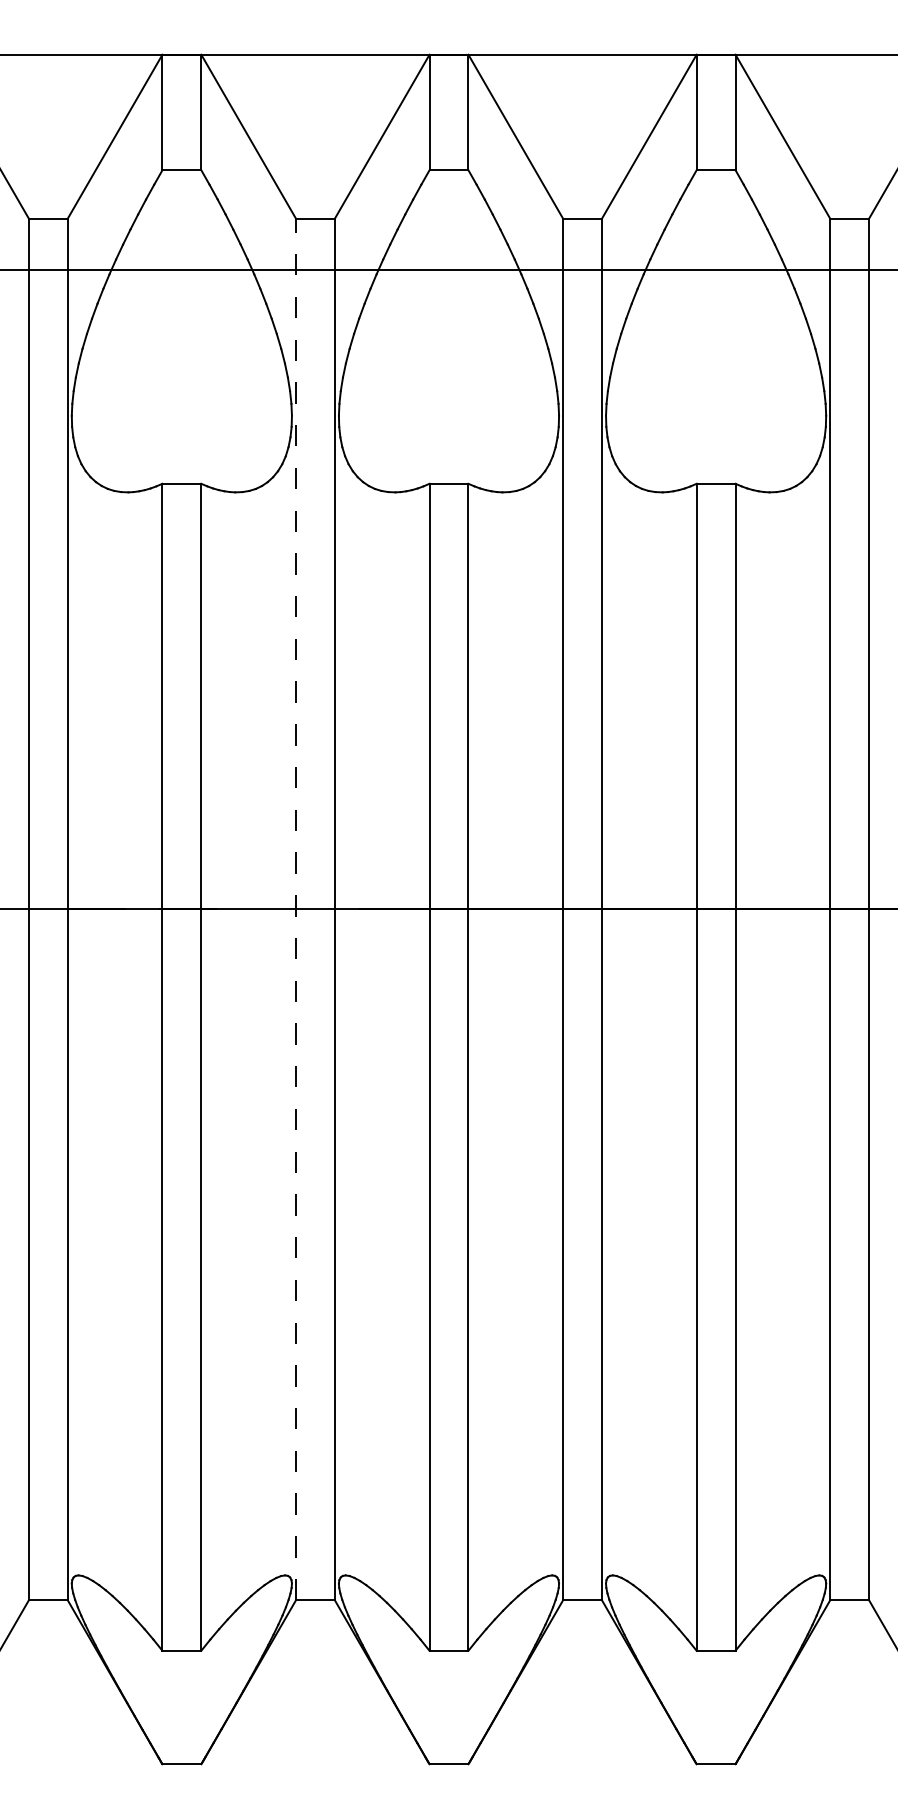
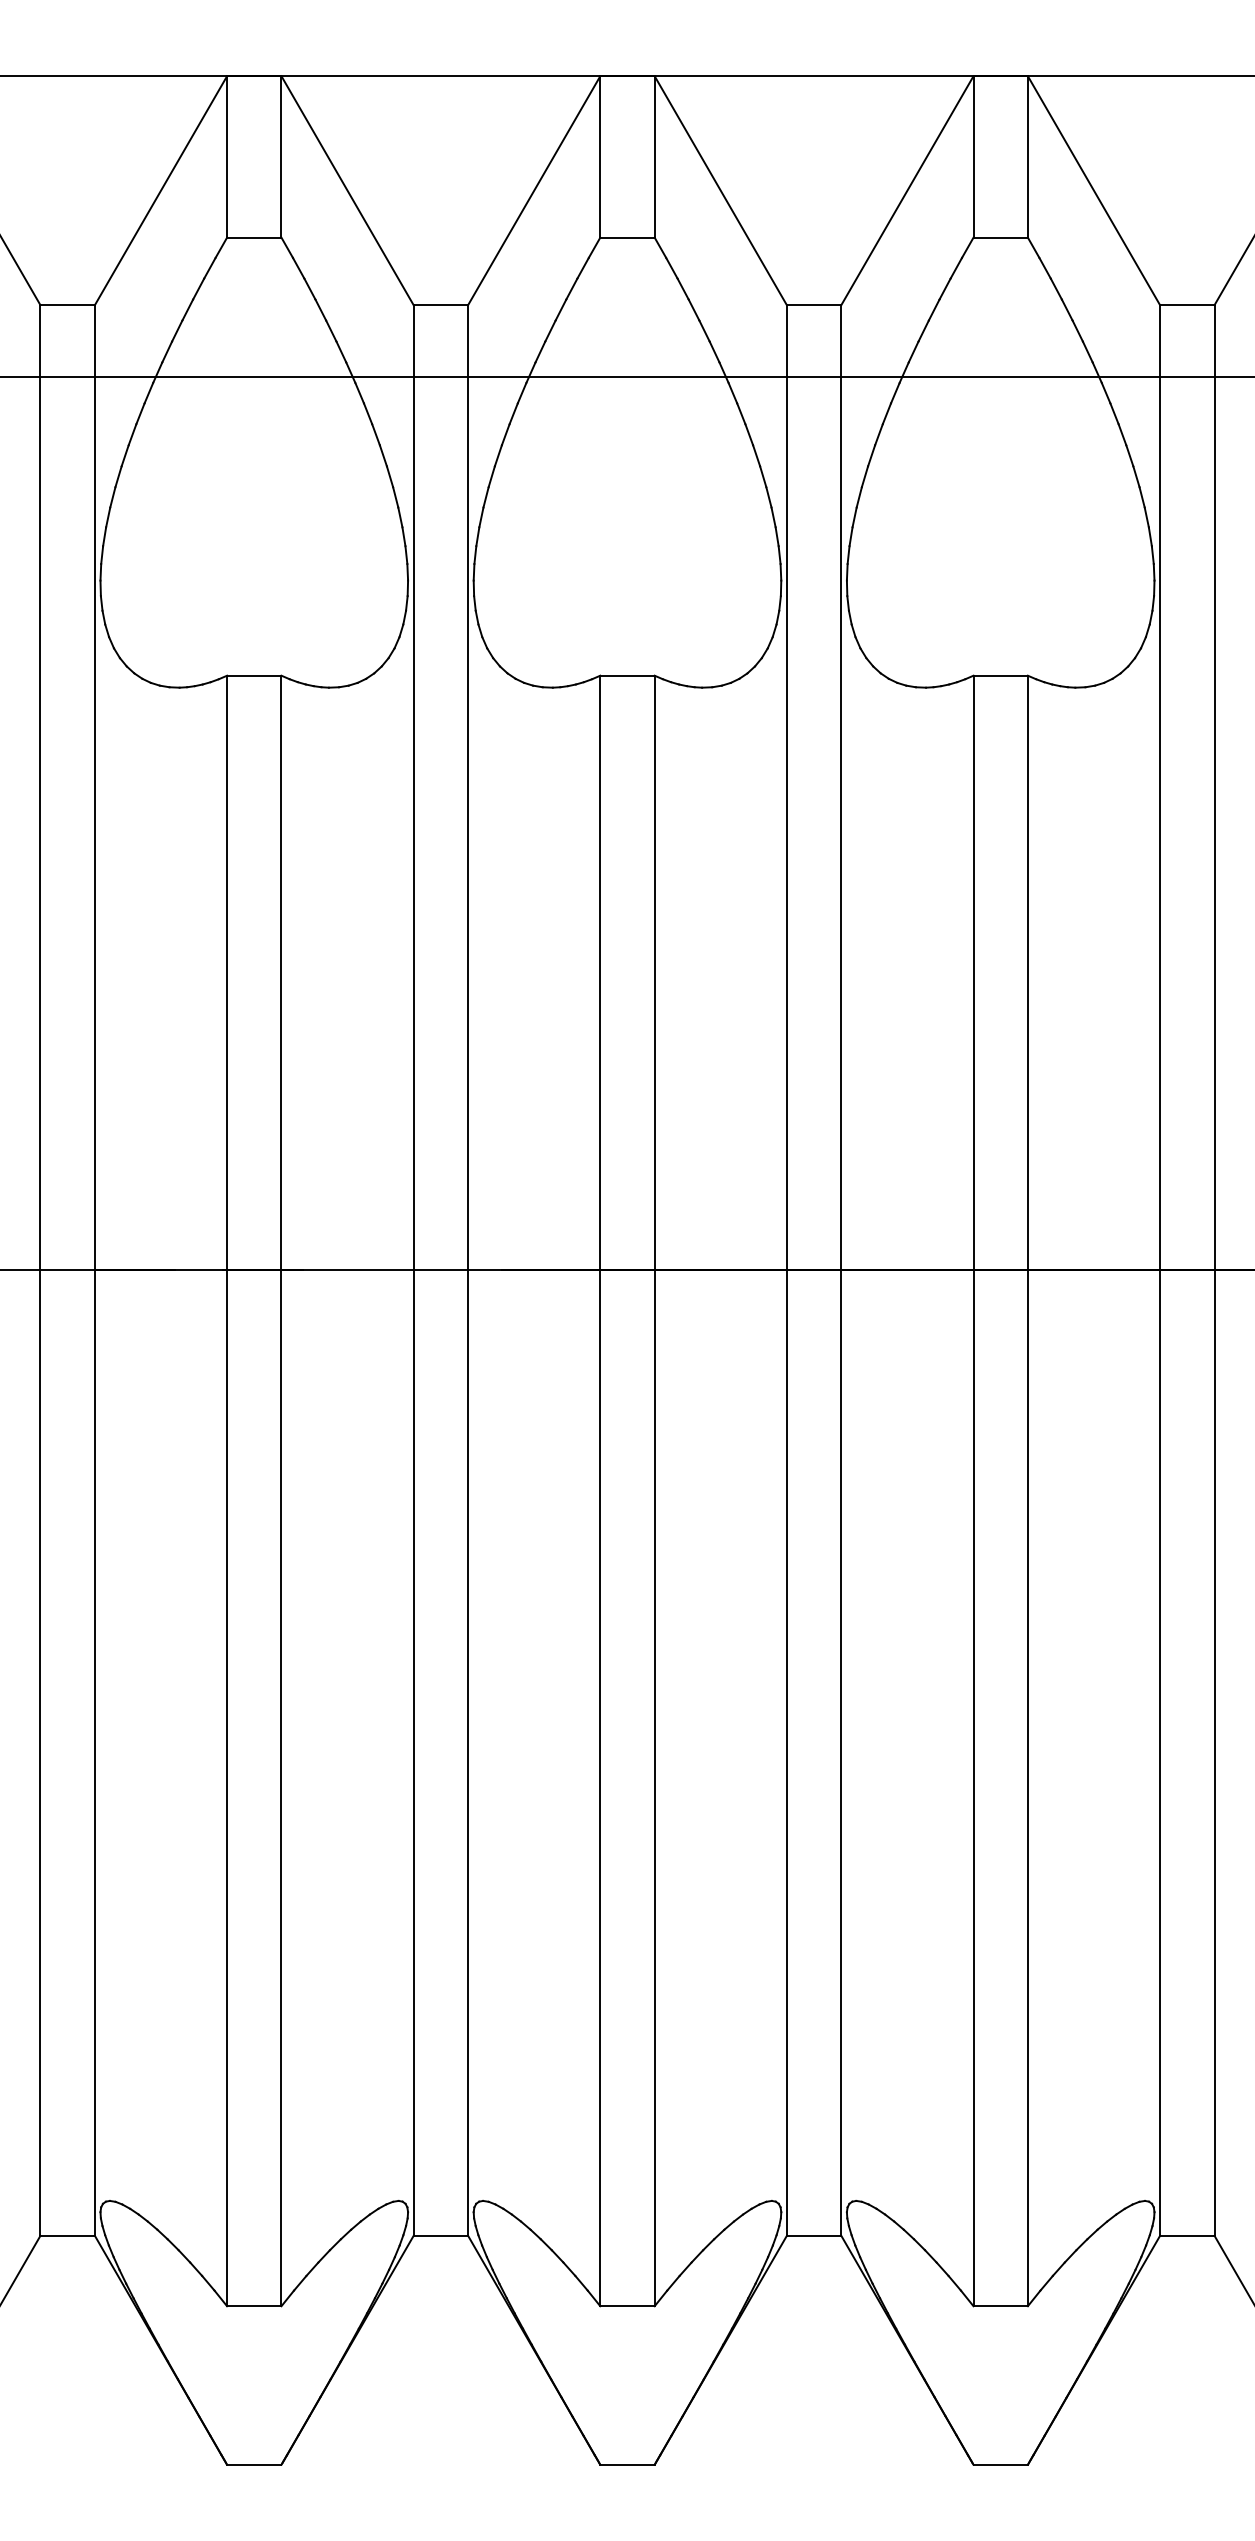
line: (295, 909) -> (413, 1270), dashed -> solid

